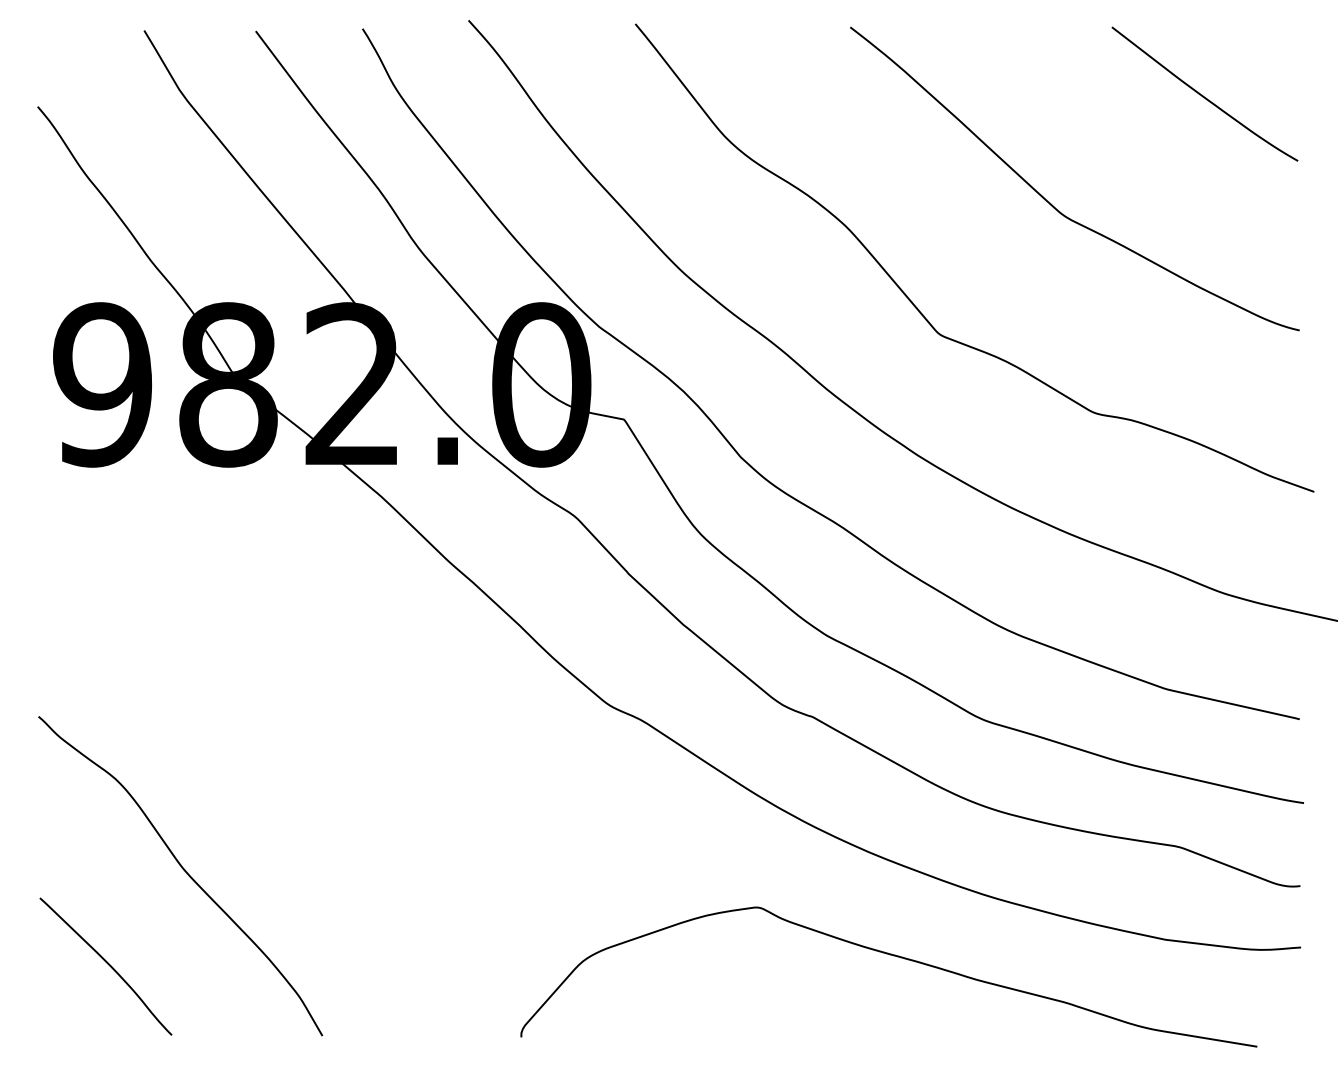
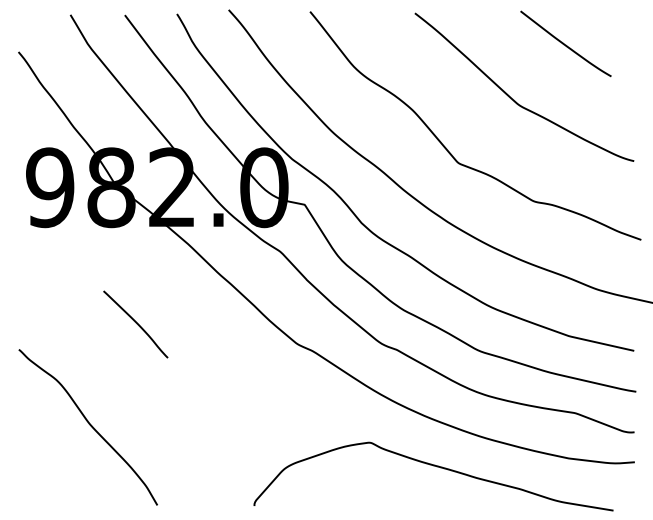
curve: (1201, 93) -> (564, 43), moved
curve: (105, 964) -> (135, 323), moved

